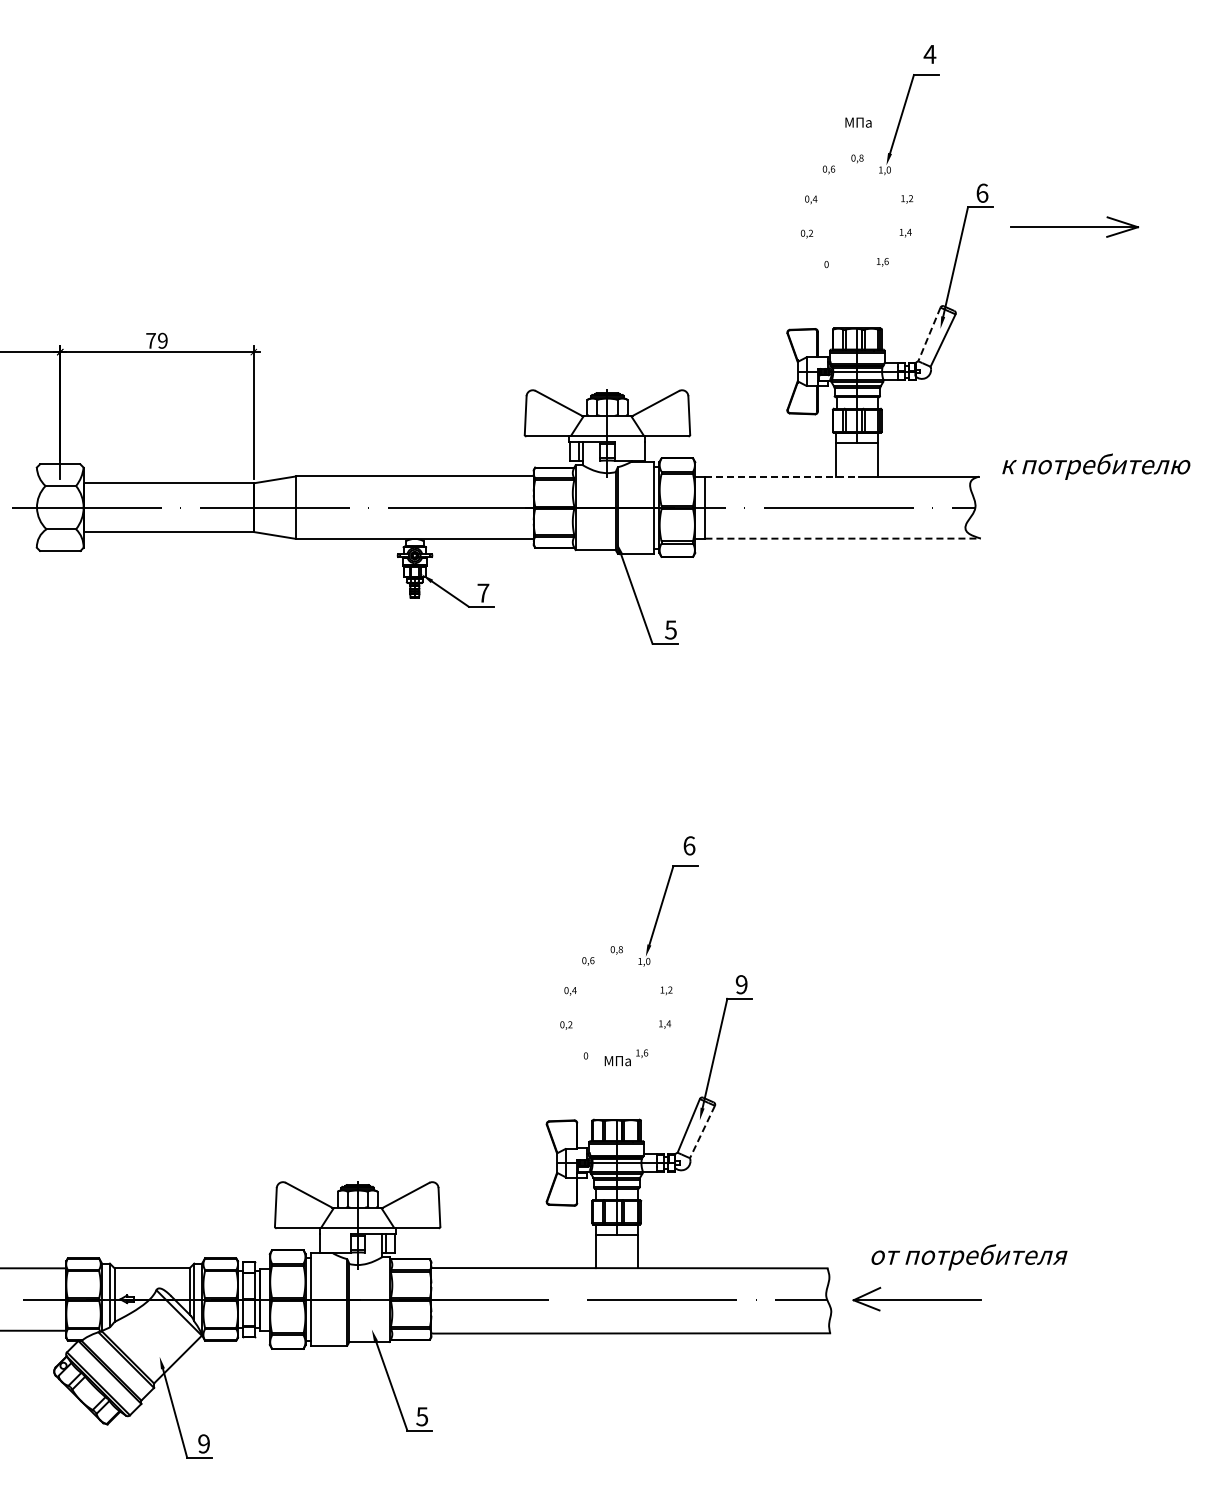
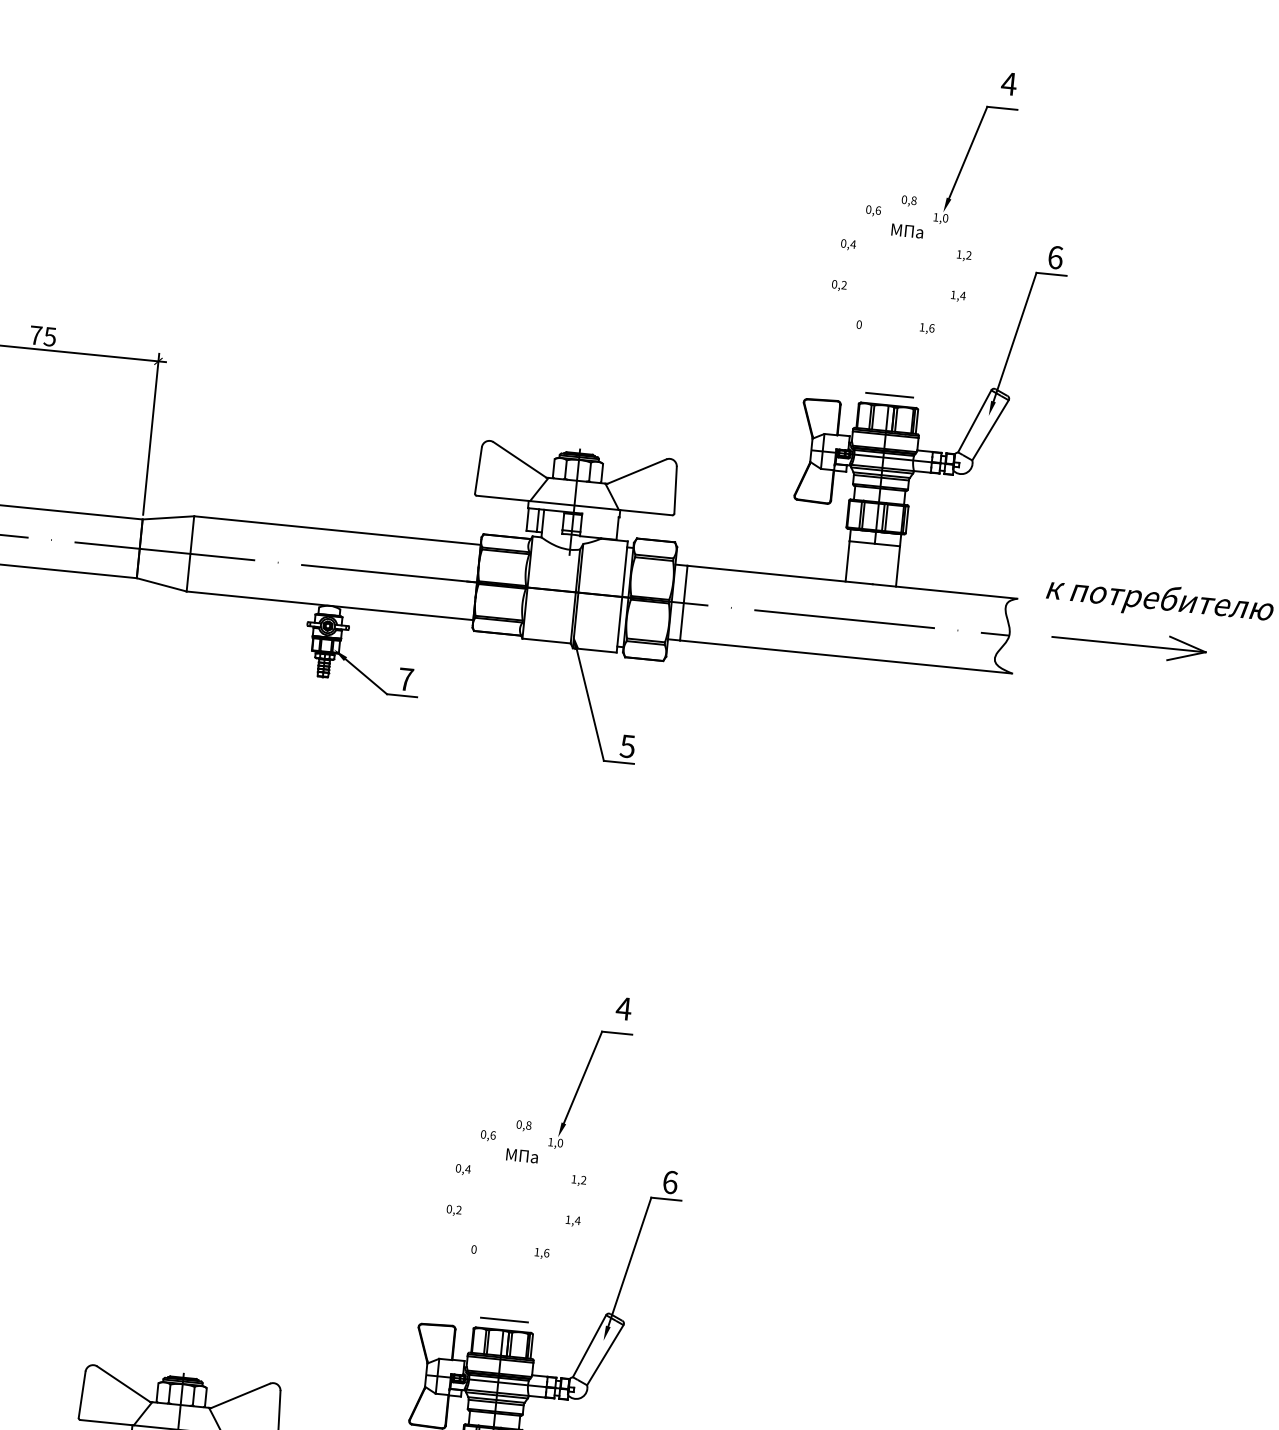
text: (858, 122) -> (907, 230), moved
part: (1074, 226) -> (1129, 643), moved
line: (856, 319) -> (888, 394), added
line: (929, 334) -> (974, 421), dashed -> solid
text: (162, 340) -> (49, 336), 79 -> 75
line: (782, 476) -> (780, 574), dashed -> solid
line: (843, 538) -> (846, 656), dashed -> solid
text: (688, 845) -> (622, 1008), 6 -> 4
text: (741, 984) -> (670, 1182), 9 -> 6
text: (617, 1061) -> (521, 1156), moved
line: (616, 1111) -> (504, 1320), added
line: (702, 1132) -> (605, 1355), dashed -> solid

